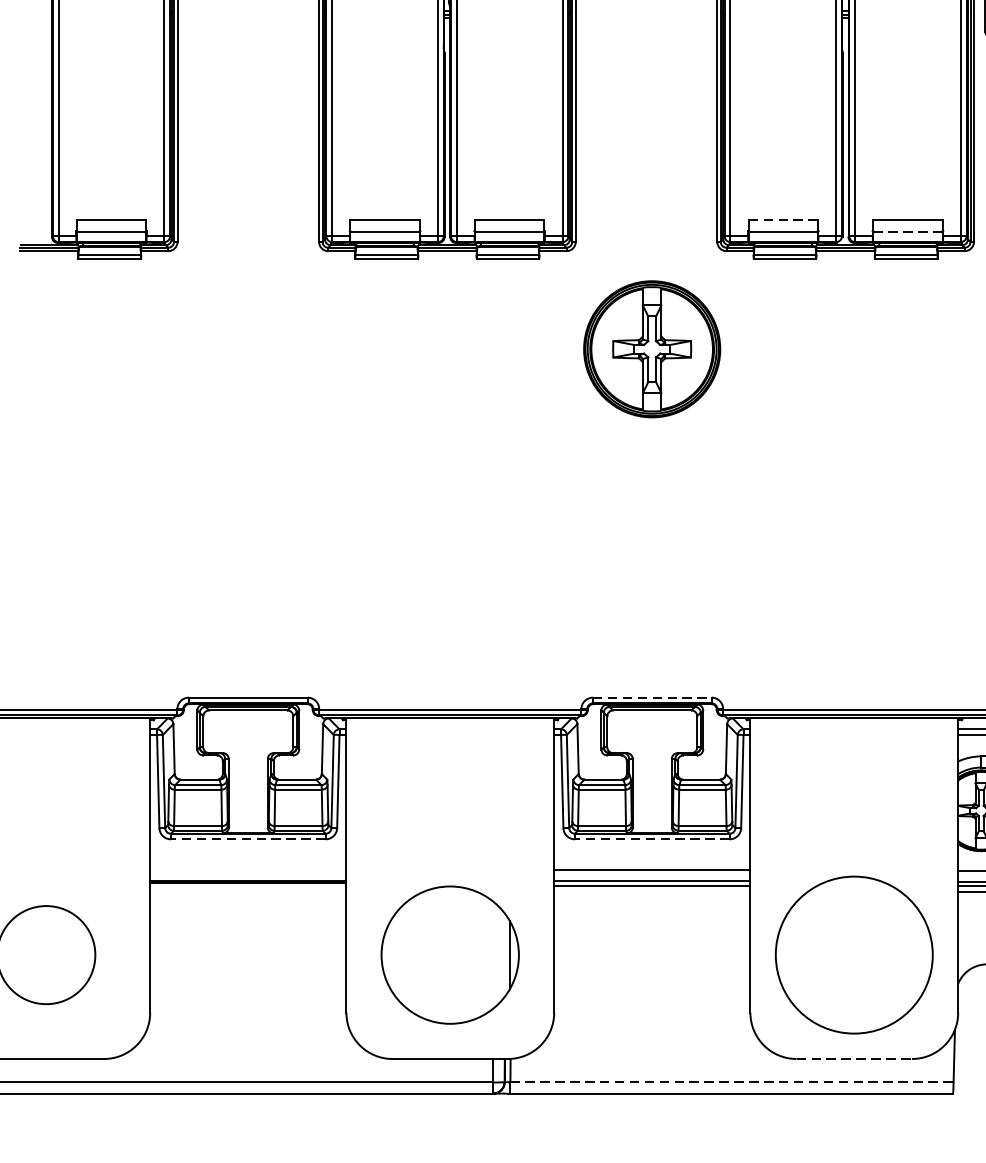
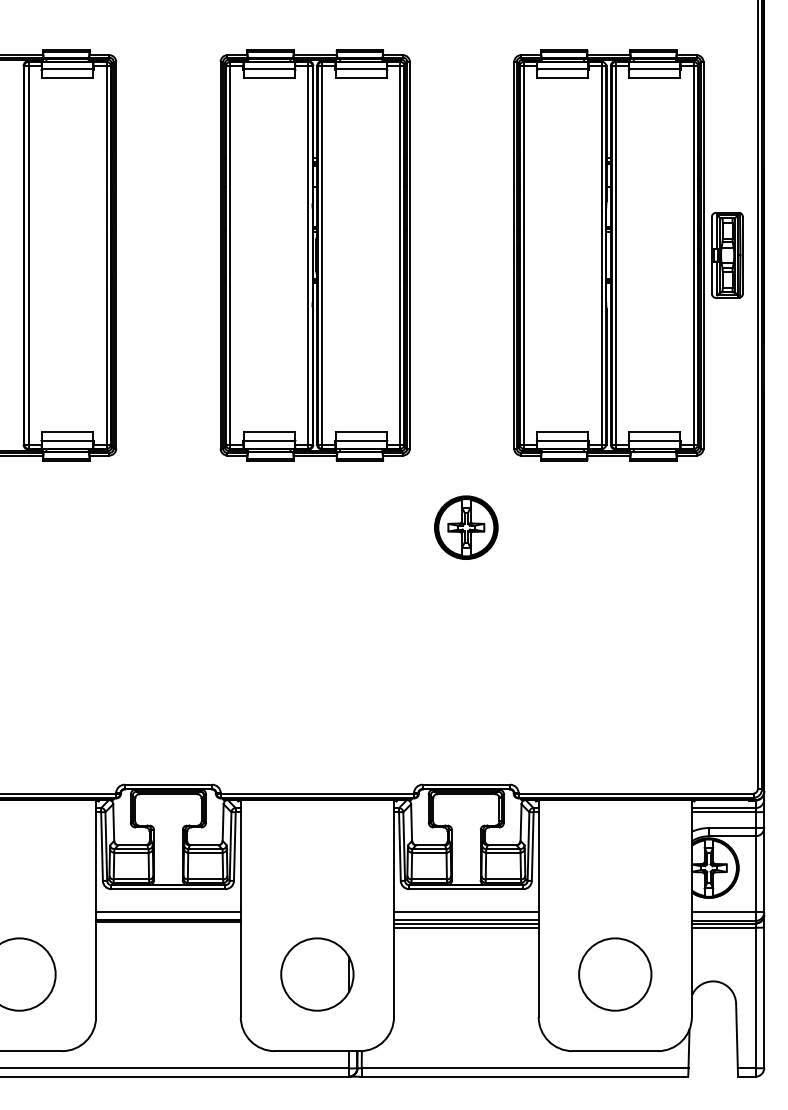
line: (782, 219) -> (562, 432), dashed -> solid
line: (907, 232) -> (654, 441), dashed -> solid
part: (652, 348) -> (466, 527), size x0.62
line: (652, 697) -> (466, 784), dashed -> solid
line: (247, 839) -> (167, 889), dashed -> solid
line: (651, 839) -> (465, 889), dashed -> solid
line: (248, 870) -> (168, 912), added
line: (652, 891) -> (466, 927), added
part: (450, 955) -> (317, 974), size x0.71
circle: (854, 955) -> (615, 974), size x0.62
line: (854, 1059) -> (615, 1051), dashed -> solid
line: (732, 1082) -> (525, 1068), dashed -> solid

